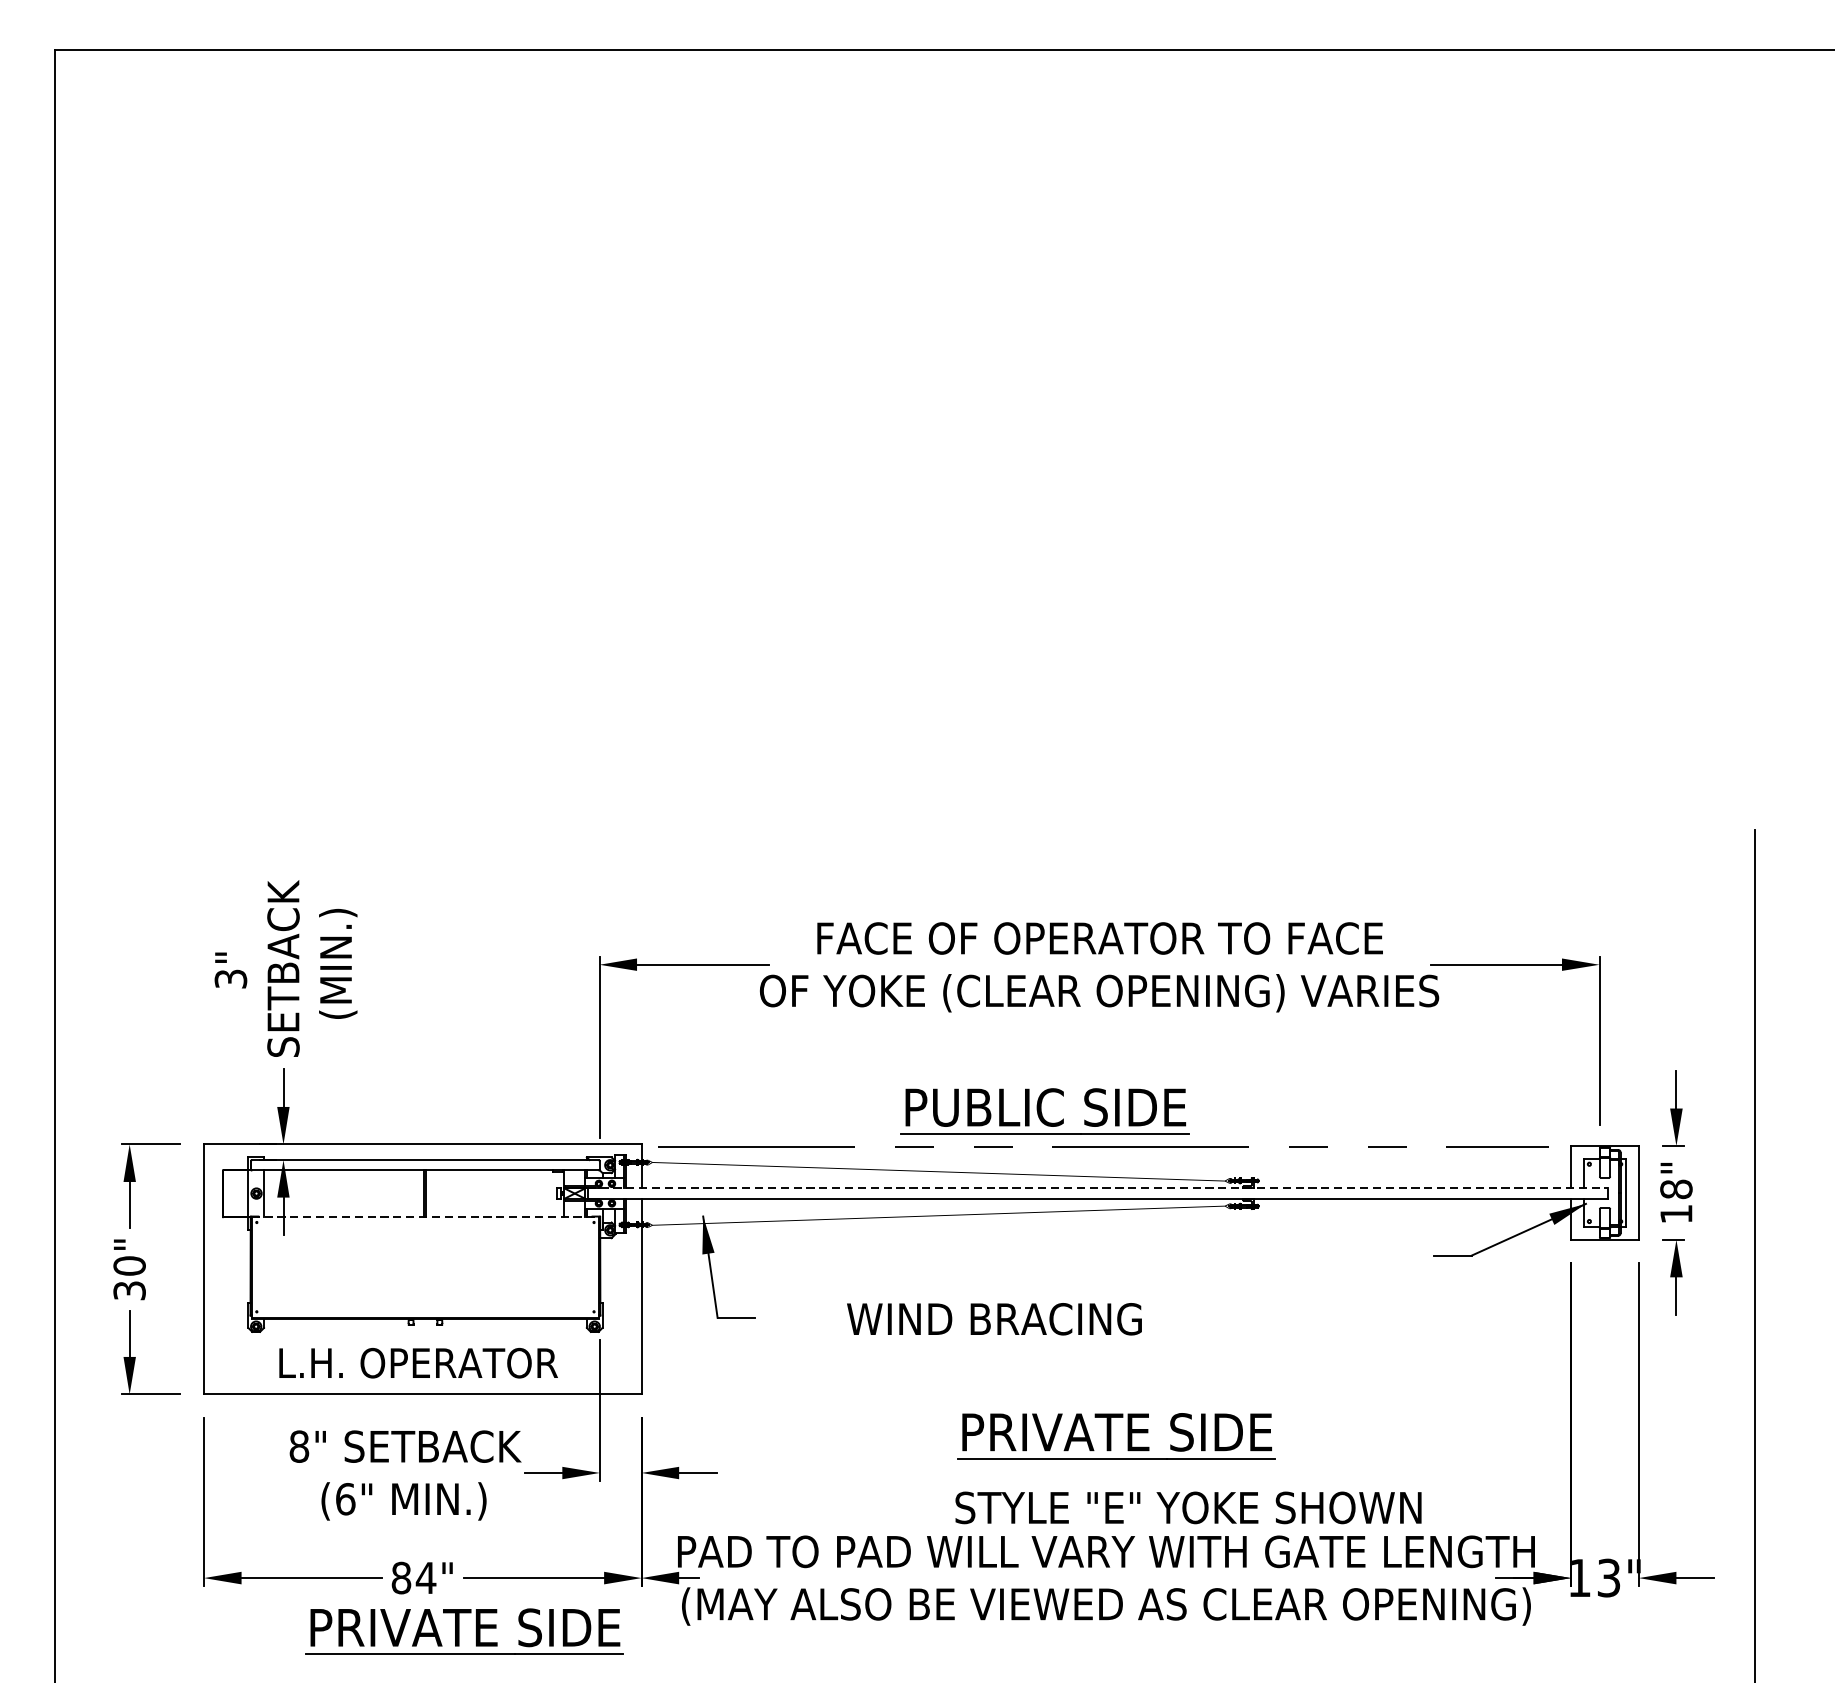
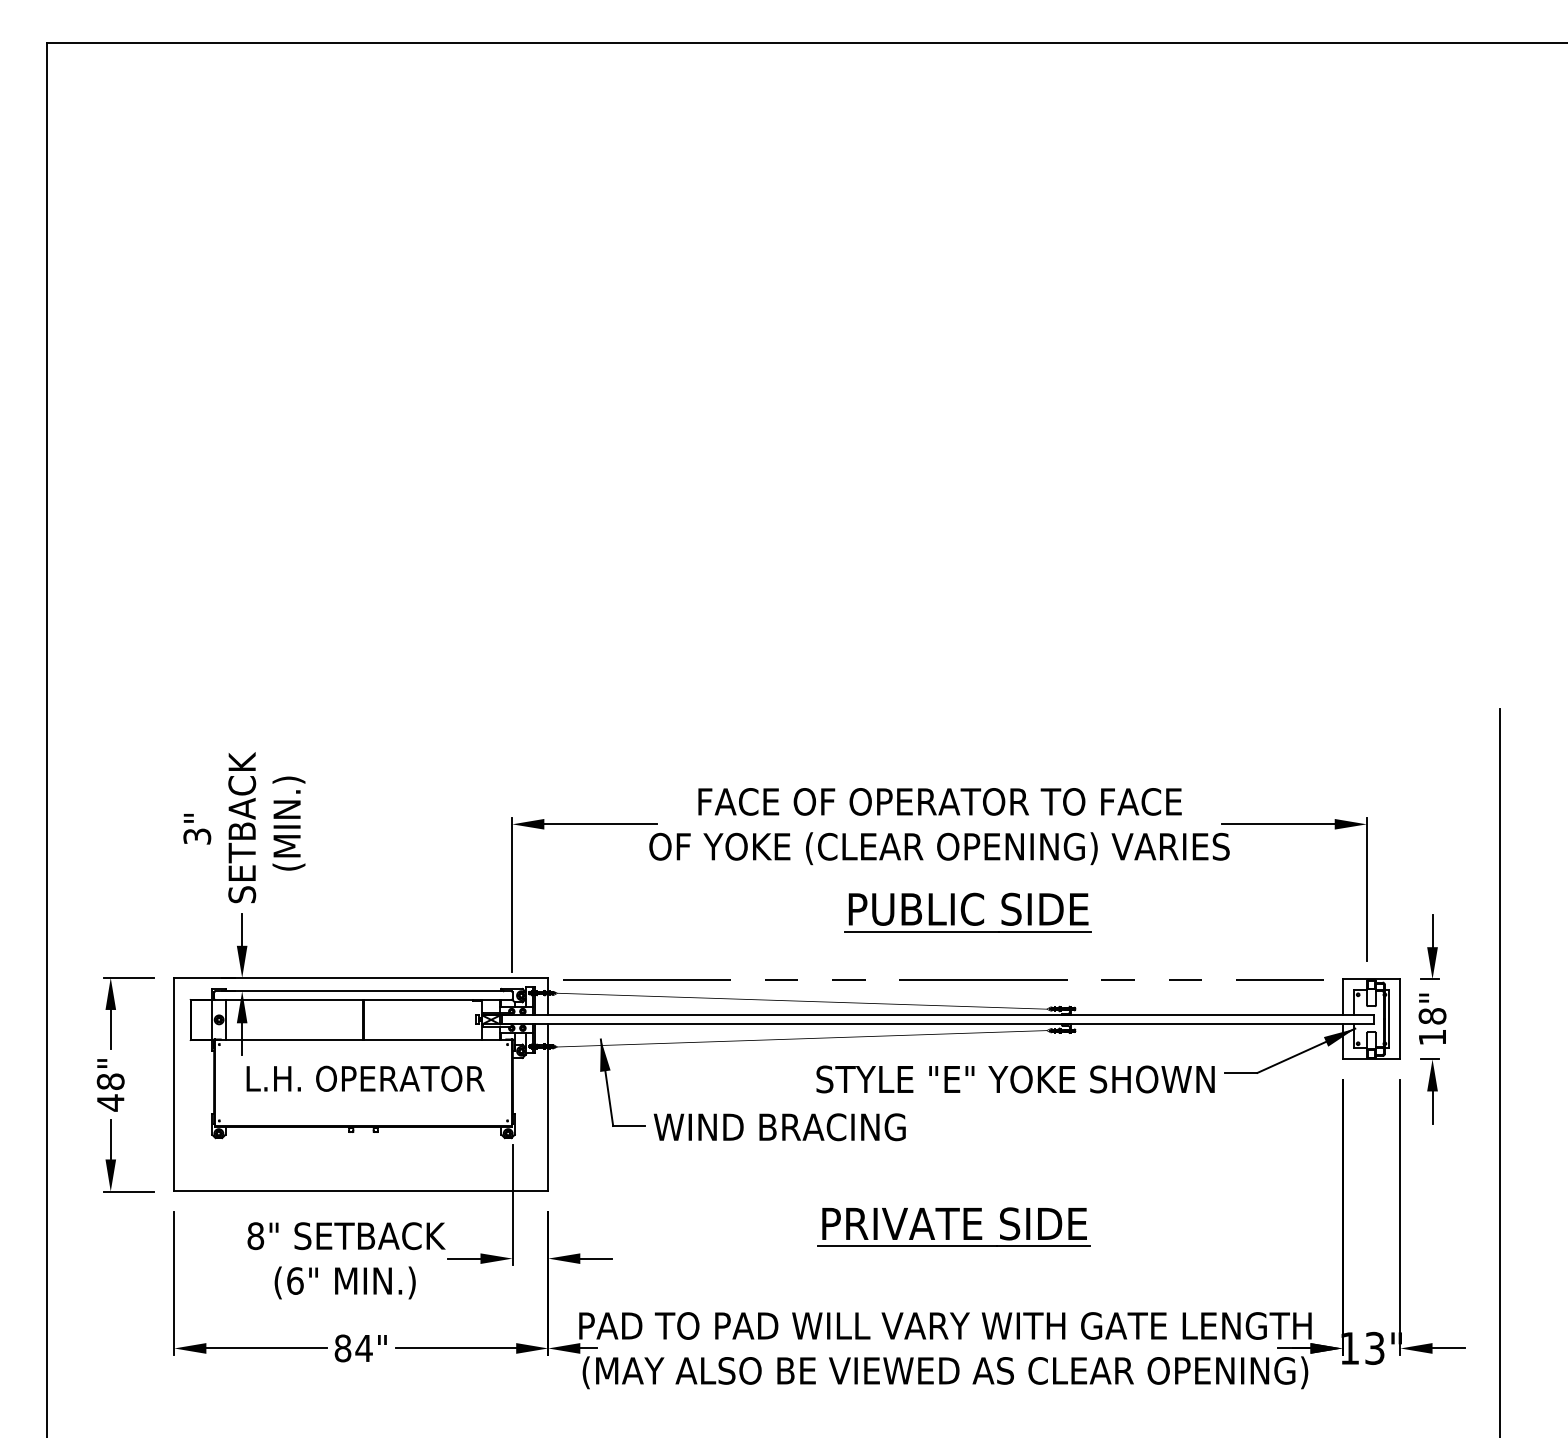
part: (1044, 1111) -> (967, 912), moved
line: (1098, 1188) -> (938, 1015), dashed -> solid
line: (425, 1216) -> (363, 1039), dashed -> solid
text: (129, 1278) -> (110, 1092), 30" -> 48"
text: (994, 1319) -> (779, 1127), moved
text: (418, 1362) -> (365, 1078), moved
text: (1188, 1507) -> (1015, 1079), moved
part: (464, 1630) -> (396, 1393), removed

